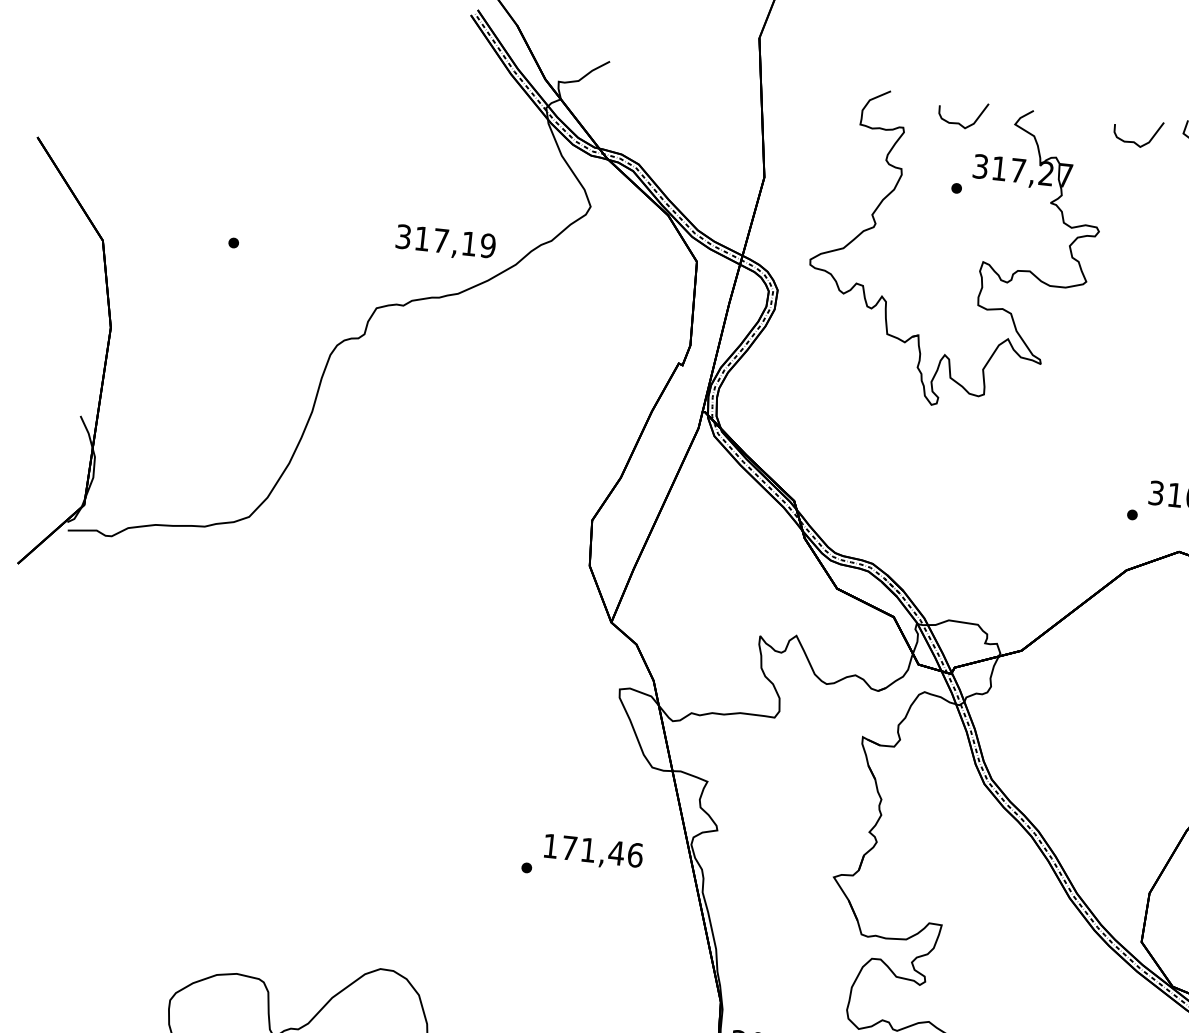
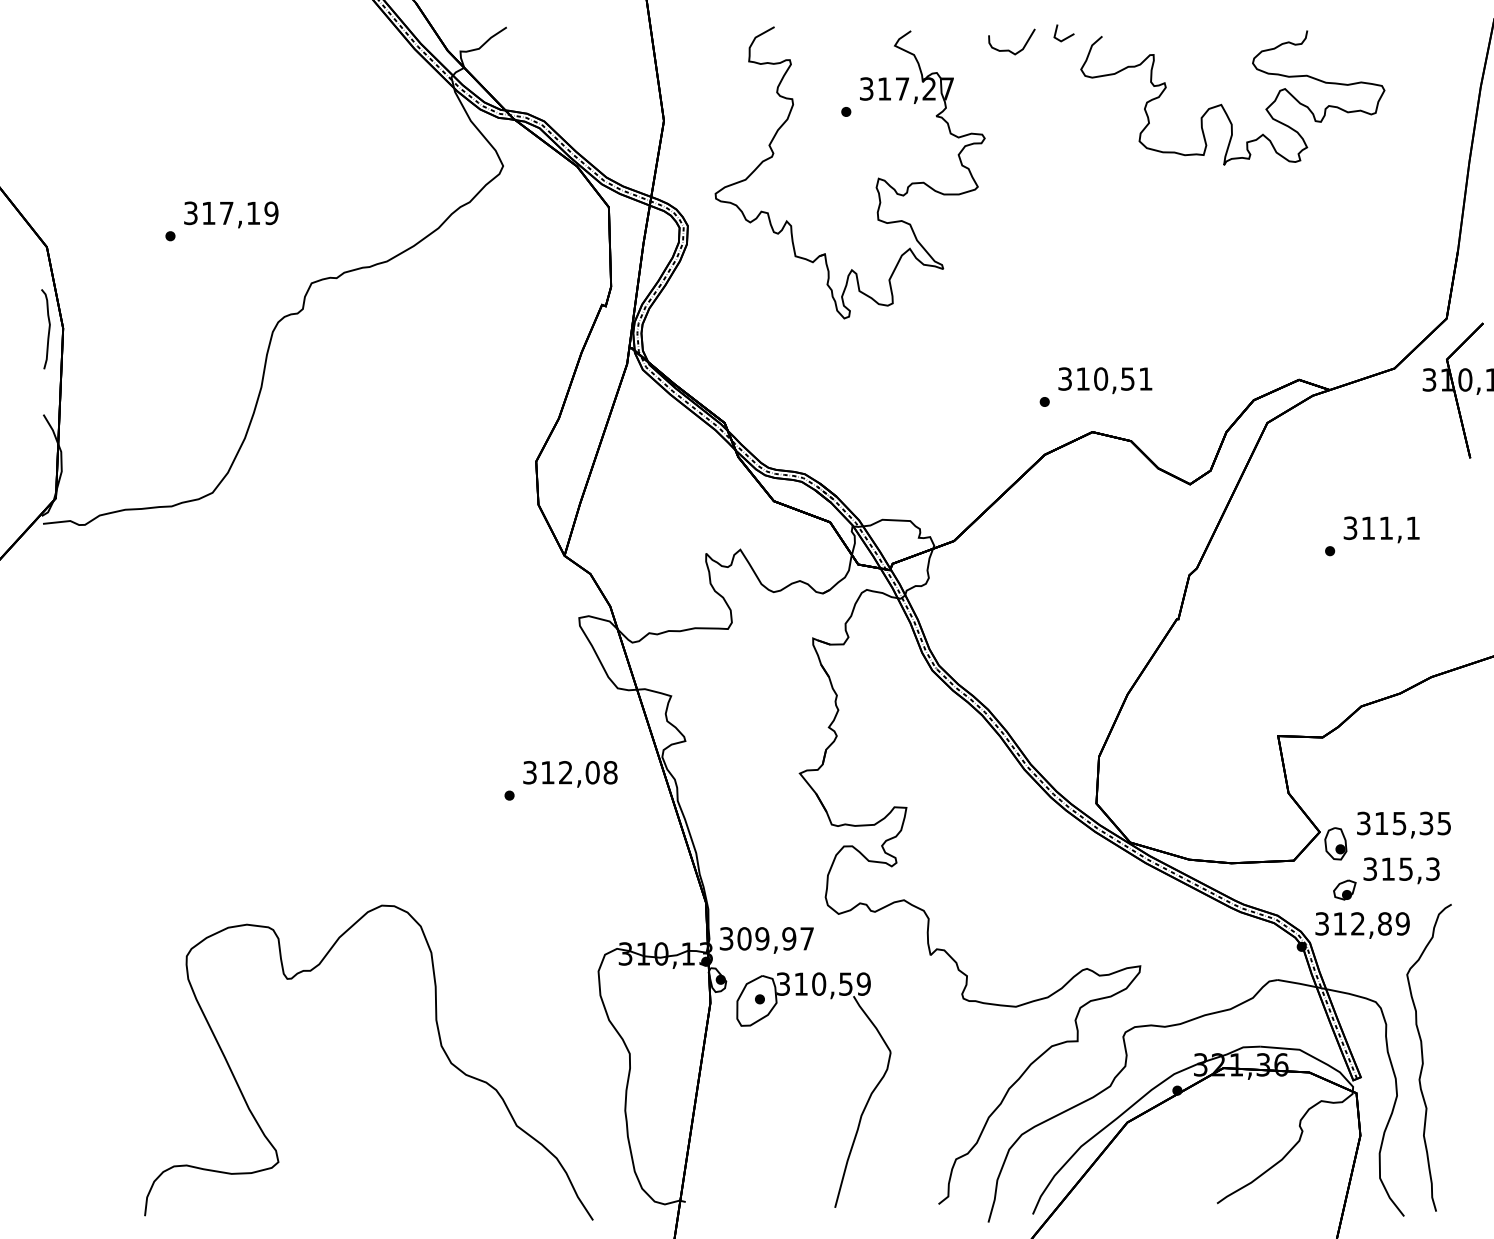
curve: (958, 122) -> (841, 49), removed
text: (446, 242) -> (231, 214), moved
curve: (95, 327) -> (48, 329), added
text: (593, 850) -> (570, 772), 171,46 -> 312,08

